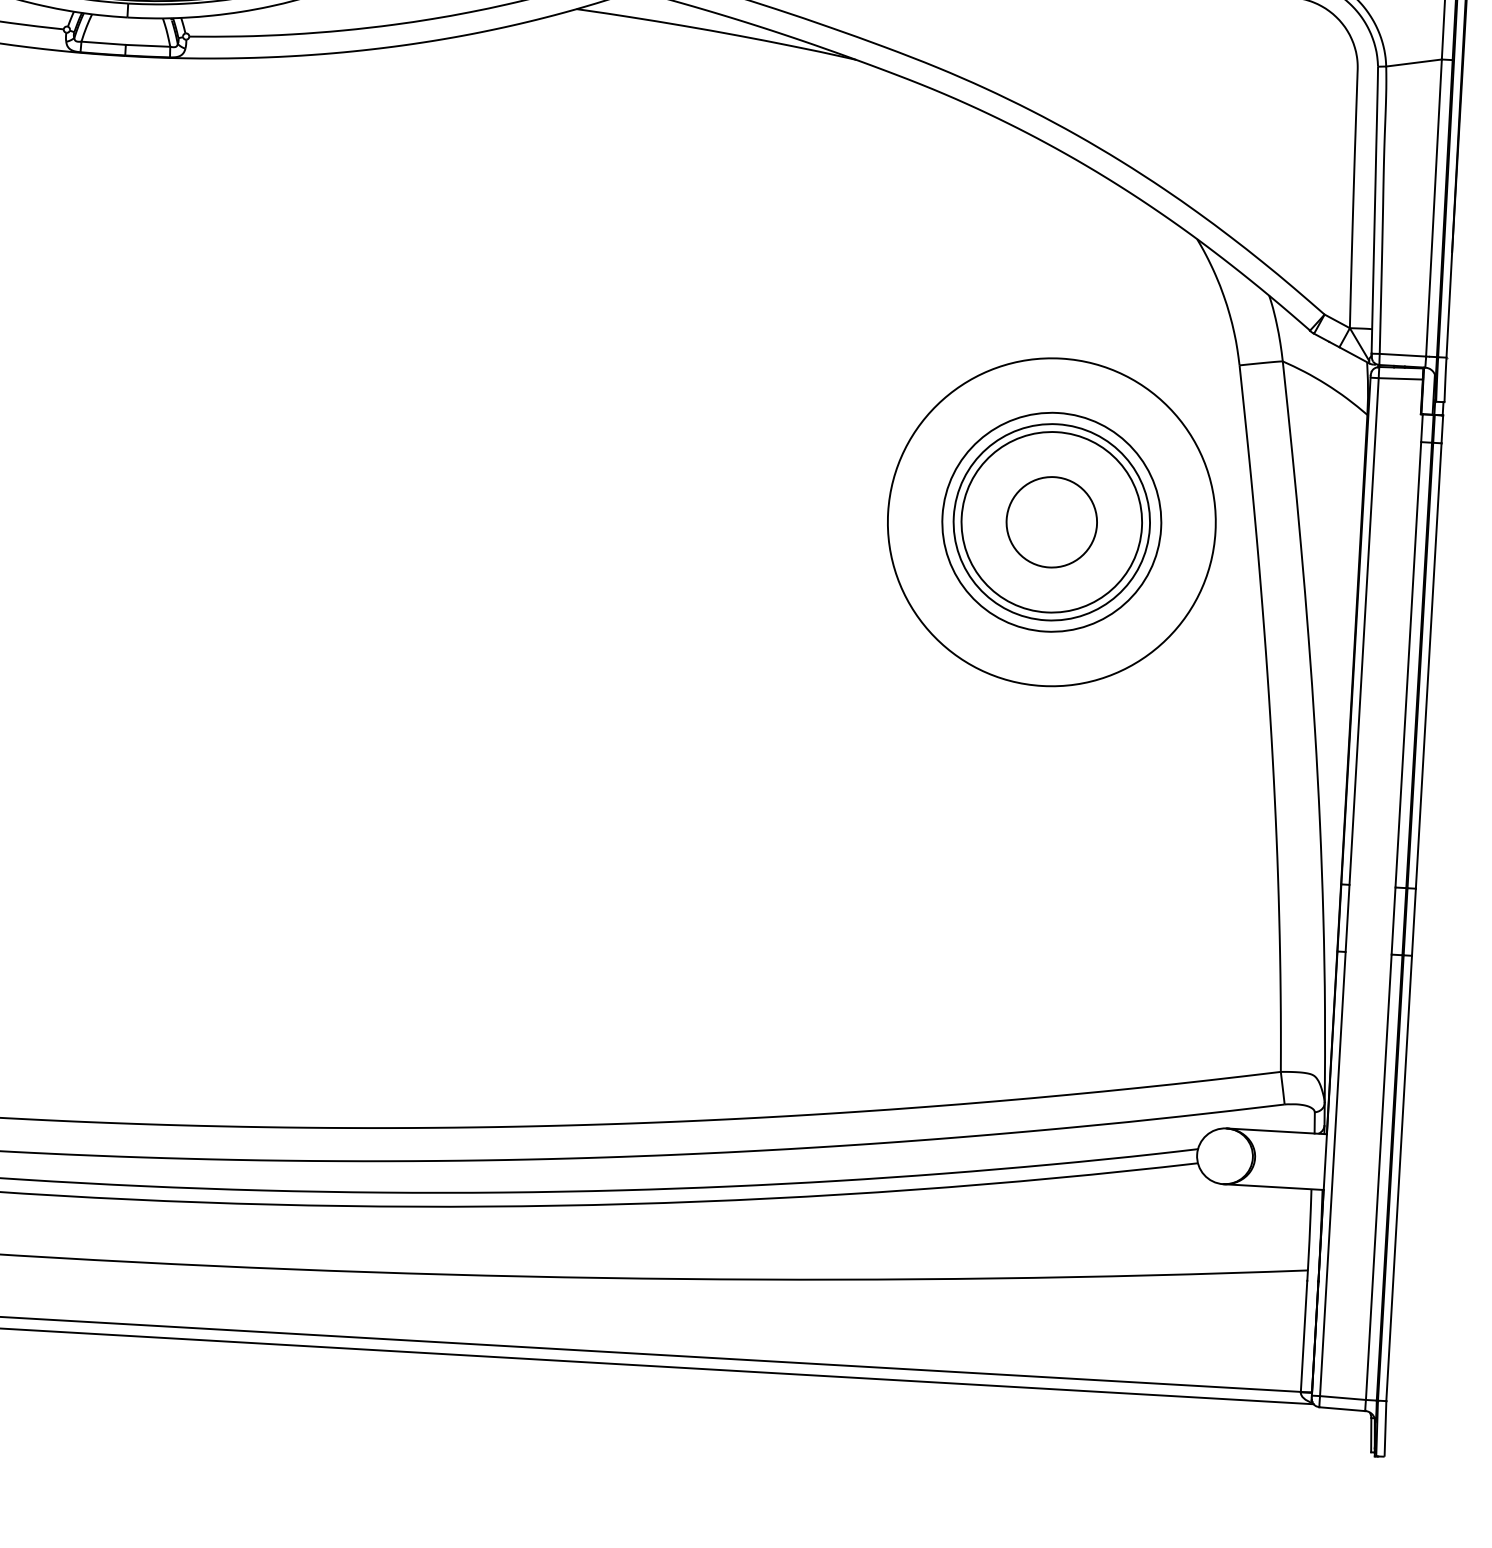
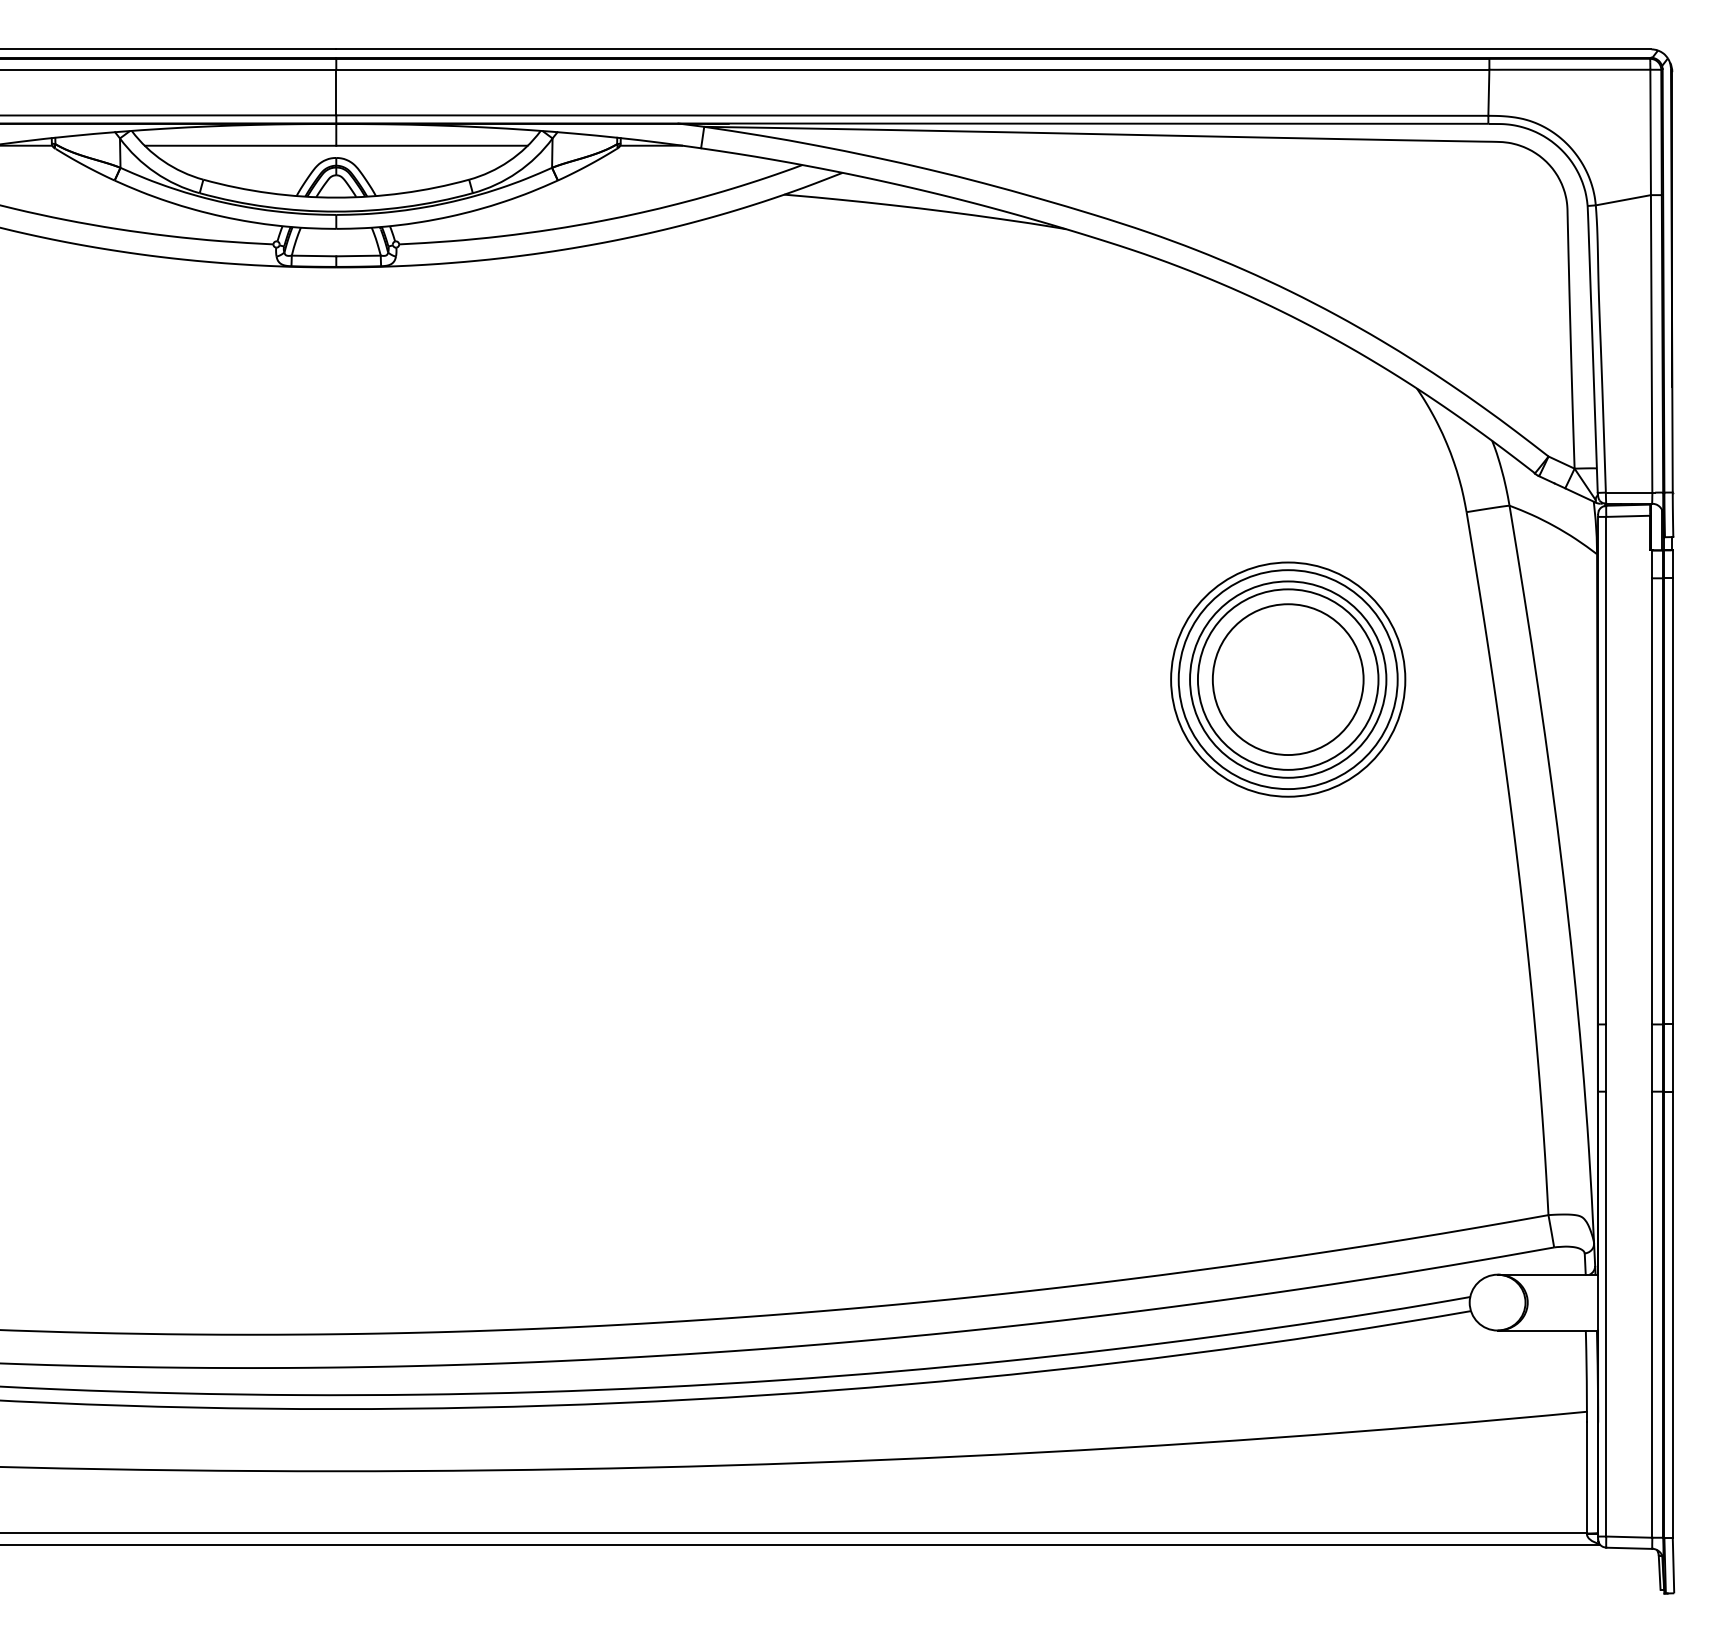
circle: (1051, 522) -> (1287, 679), size x1.67
circle: (1052, 522) -> (1288, 679), size x0.71

